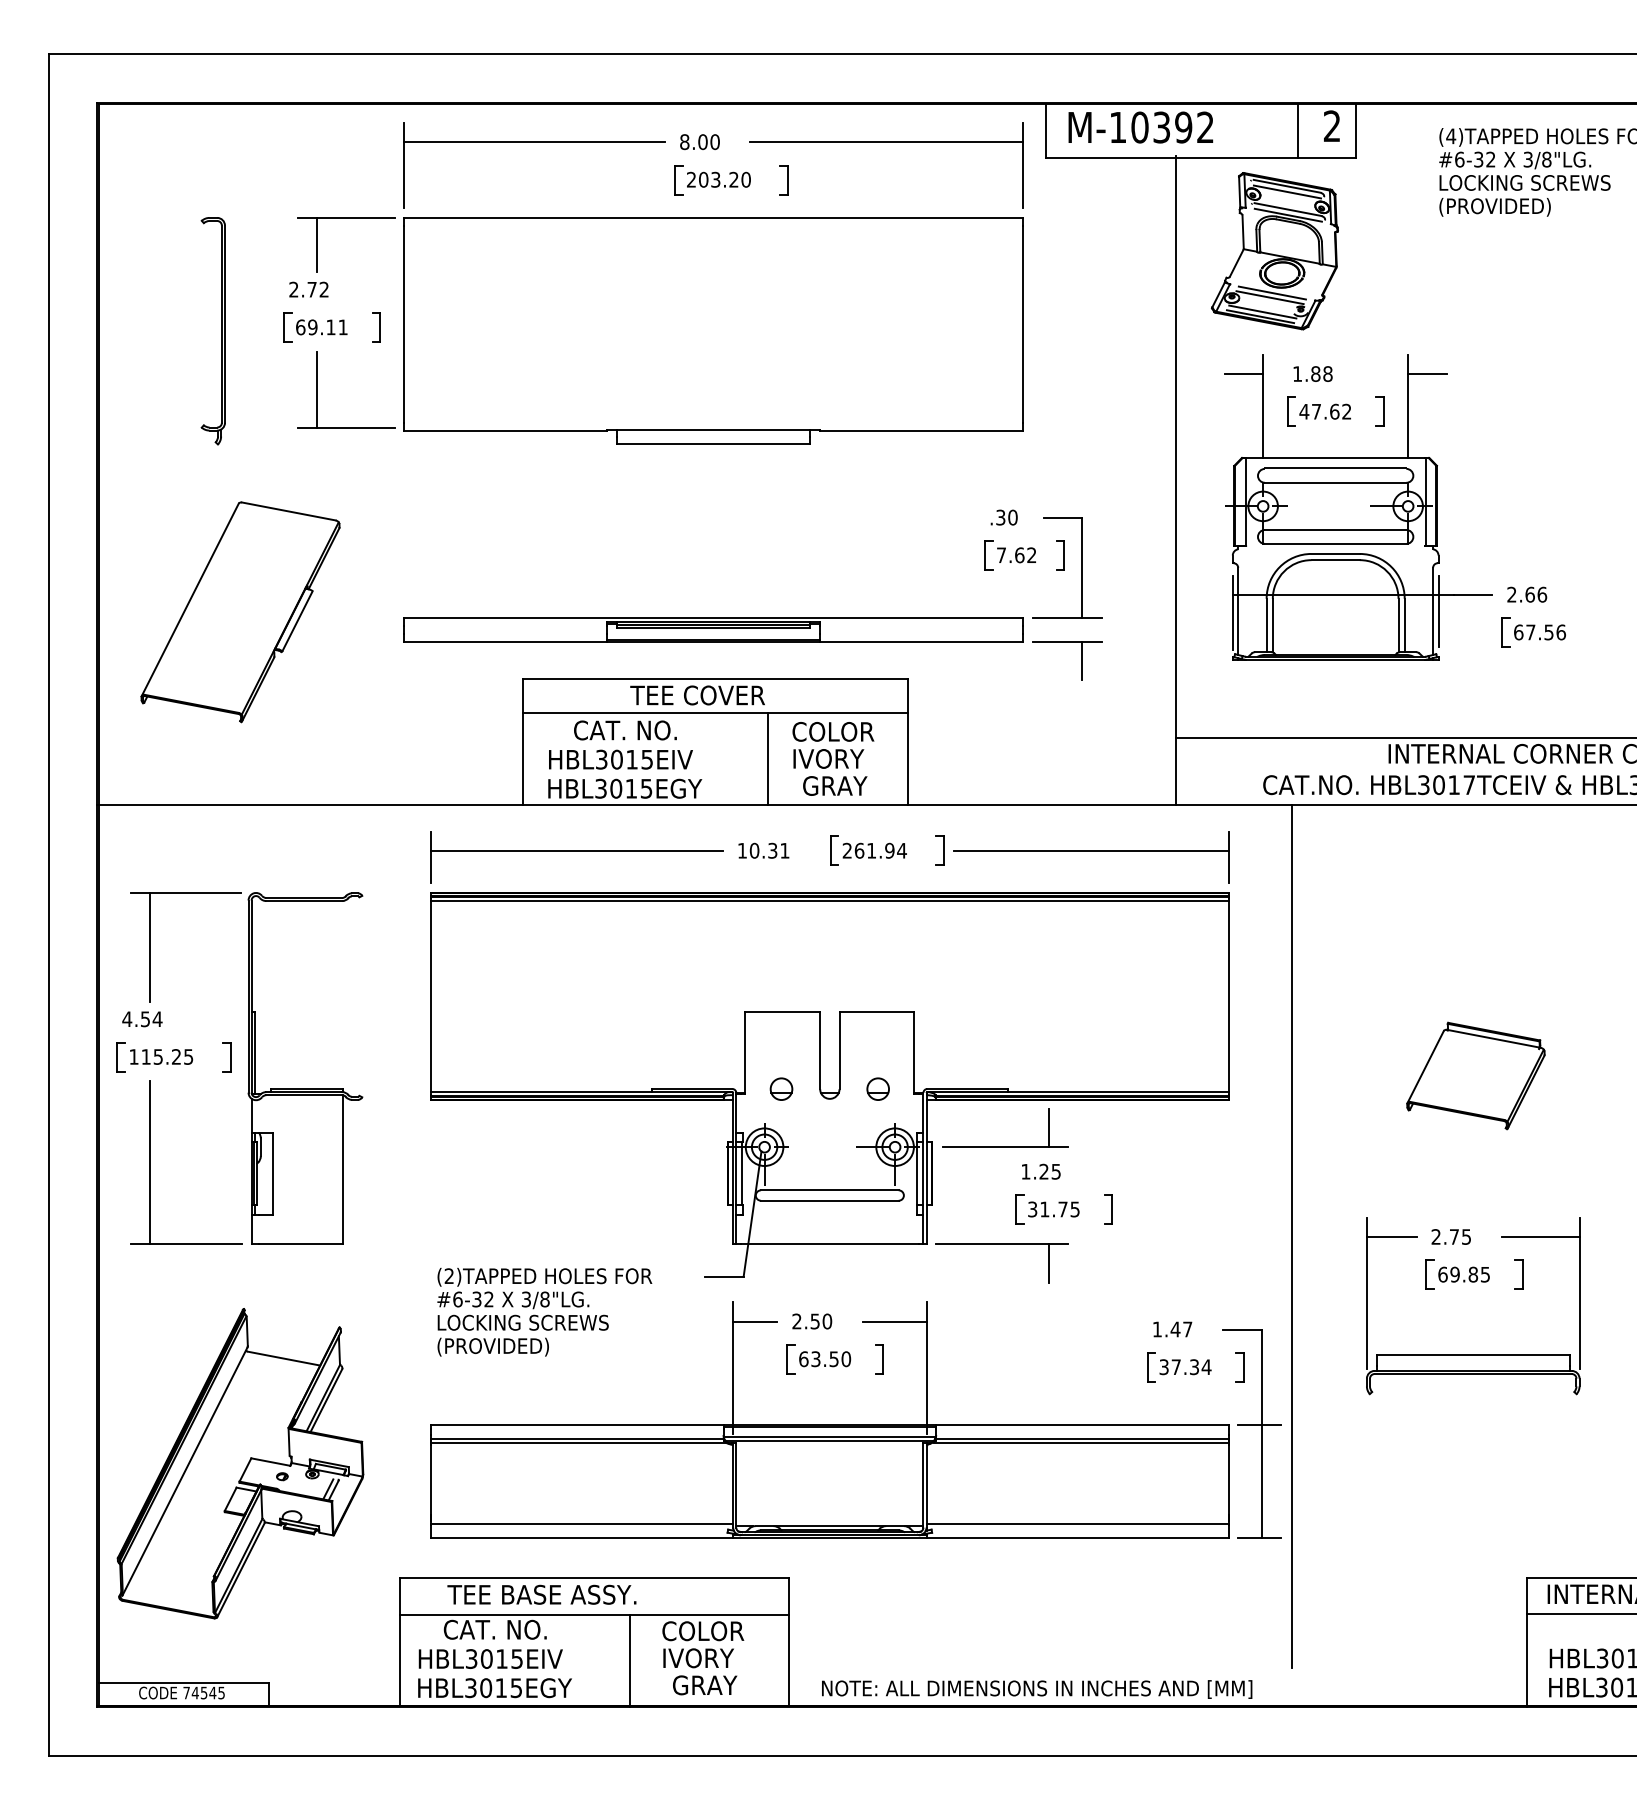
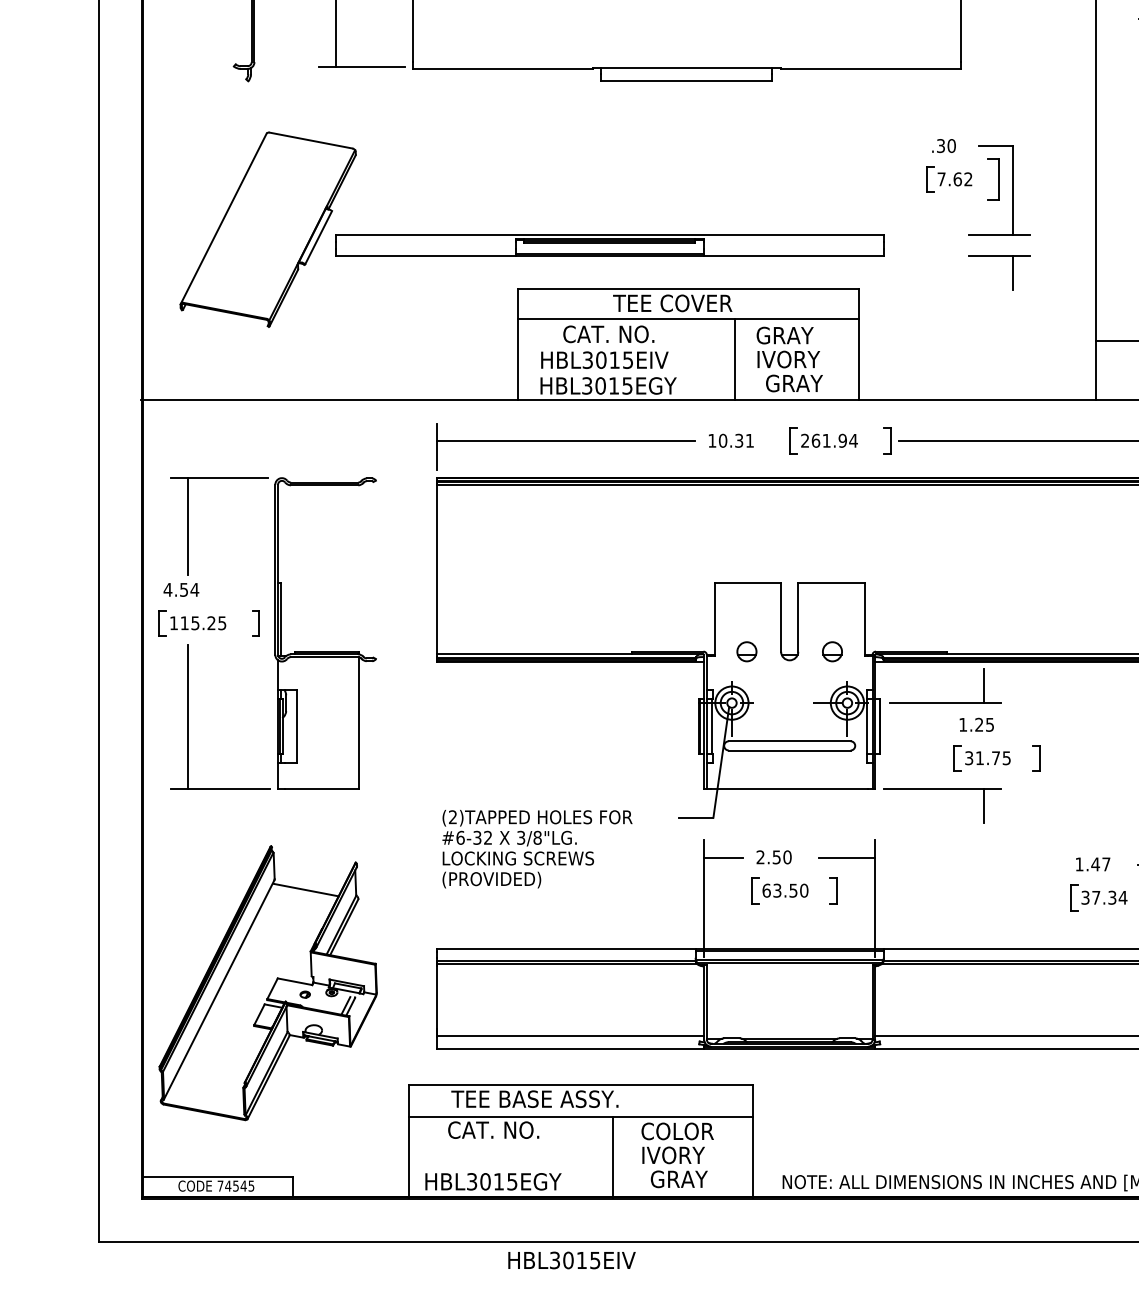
part: (1060, 555) -> (993, 179), size x1.6
part: (713, 629) -> (609, 245), moved
text: (837, 731) -> (796, 335), COLOR -> GRAY
text: (490, 1658) -> (571, 1259), moved

